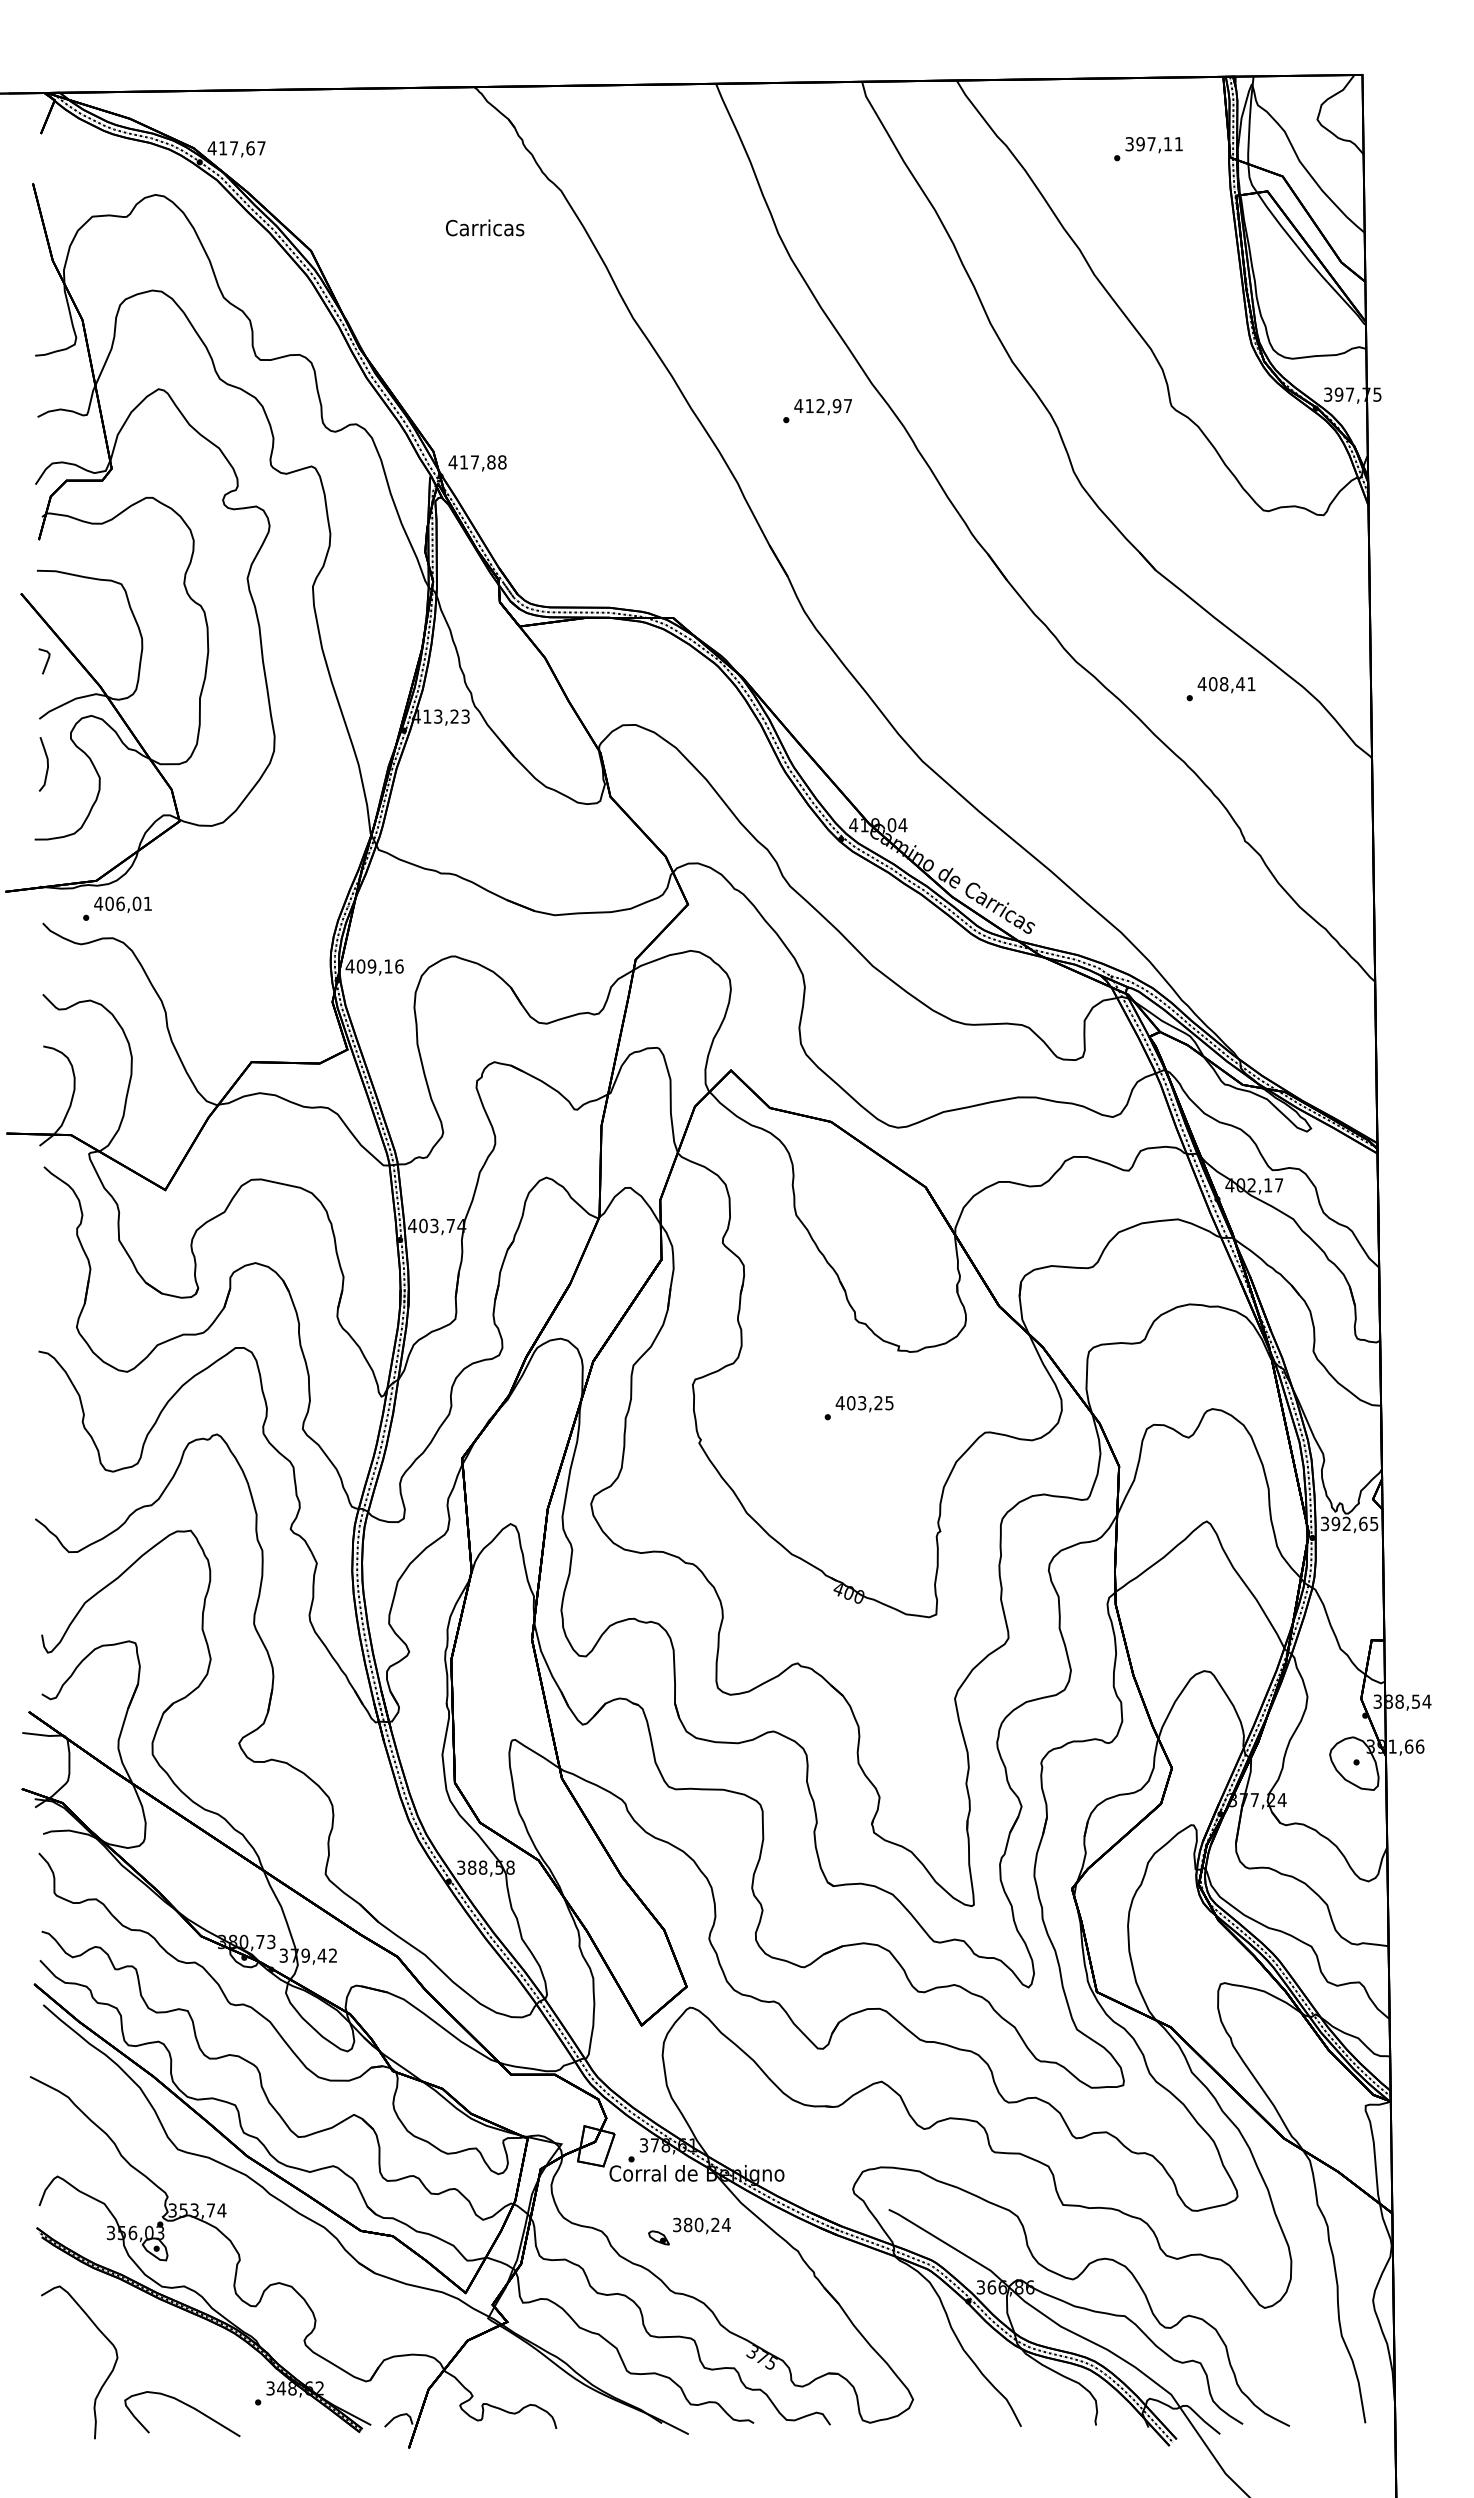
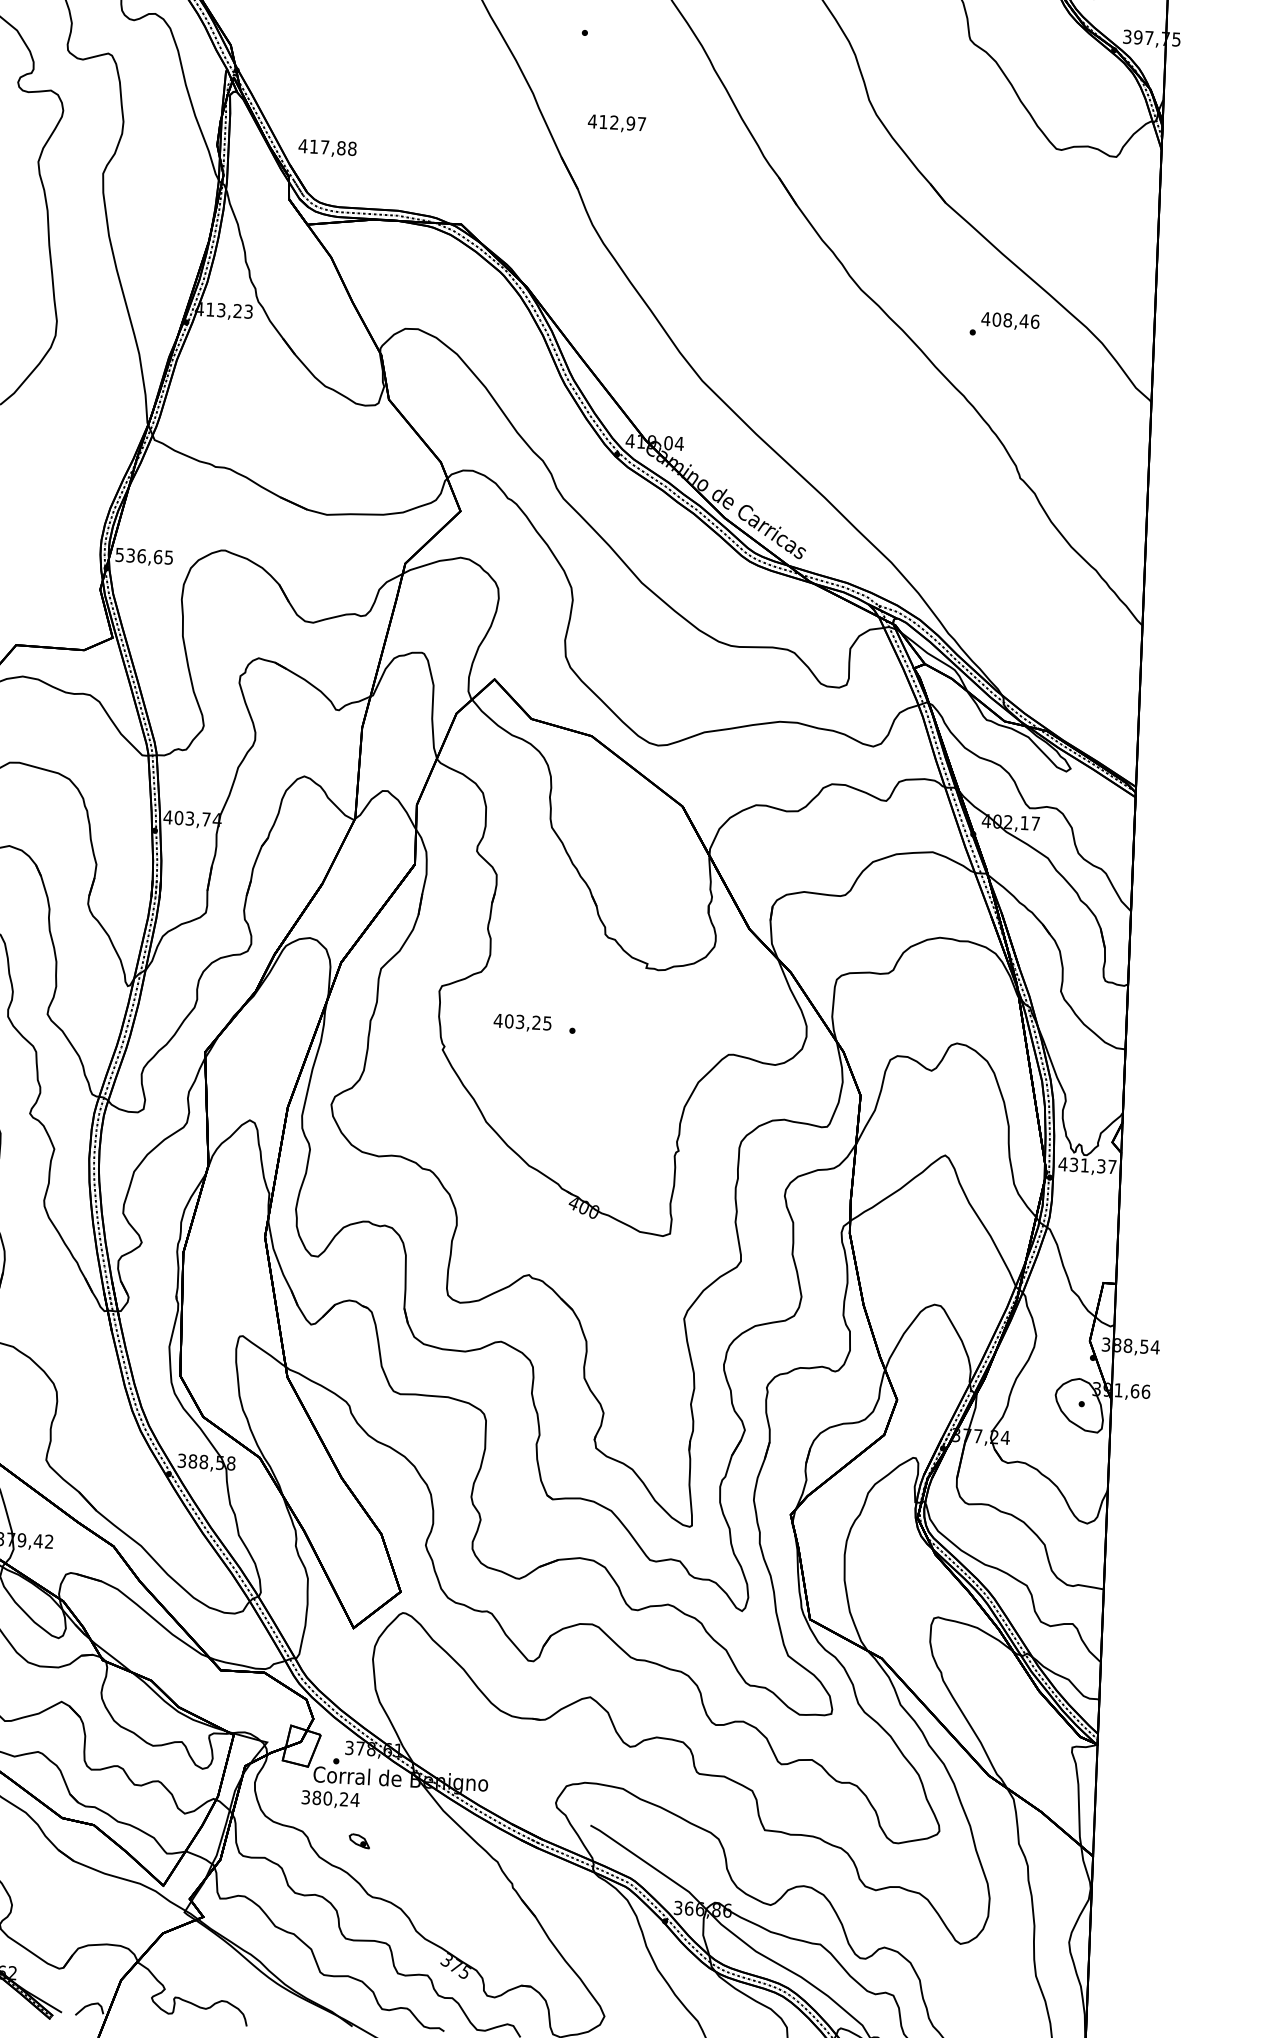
text: (822, 407) -> (616, 124), moved
text: (477, 463) -> (327, 148), moved
text: (1251, 684) -> (1035, 322), 408,41 -> 408,46
text: (374, 966) -> (144, 556), 409,16 -> 536,65
text: (864, 1404) -> (522, 1023), moved
text: (1349, 1523) -> (1087, 1165), 392,65 -> 431,37
text: (701, 2225) -> (330, 1799), moved

